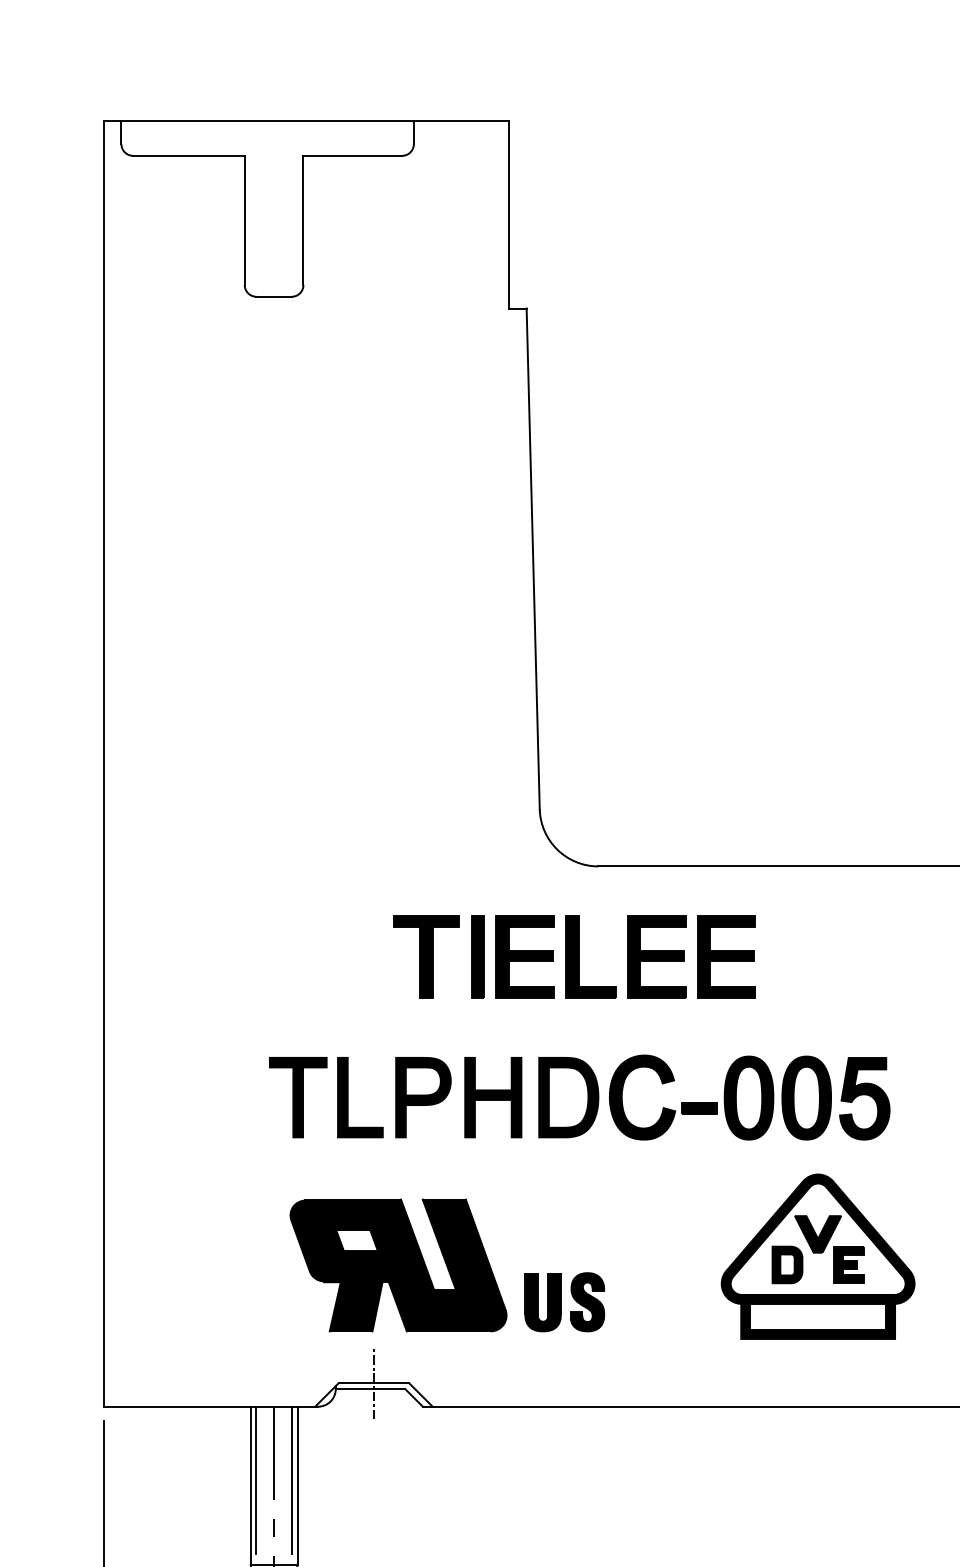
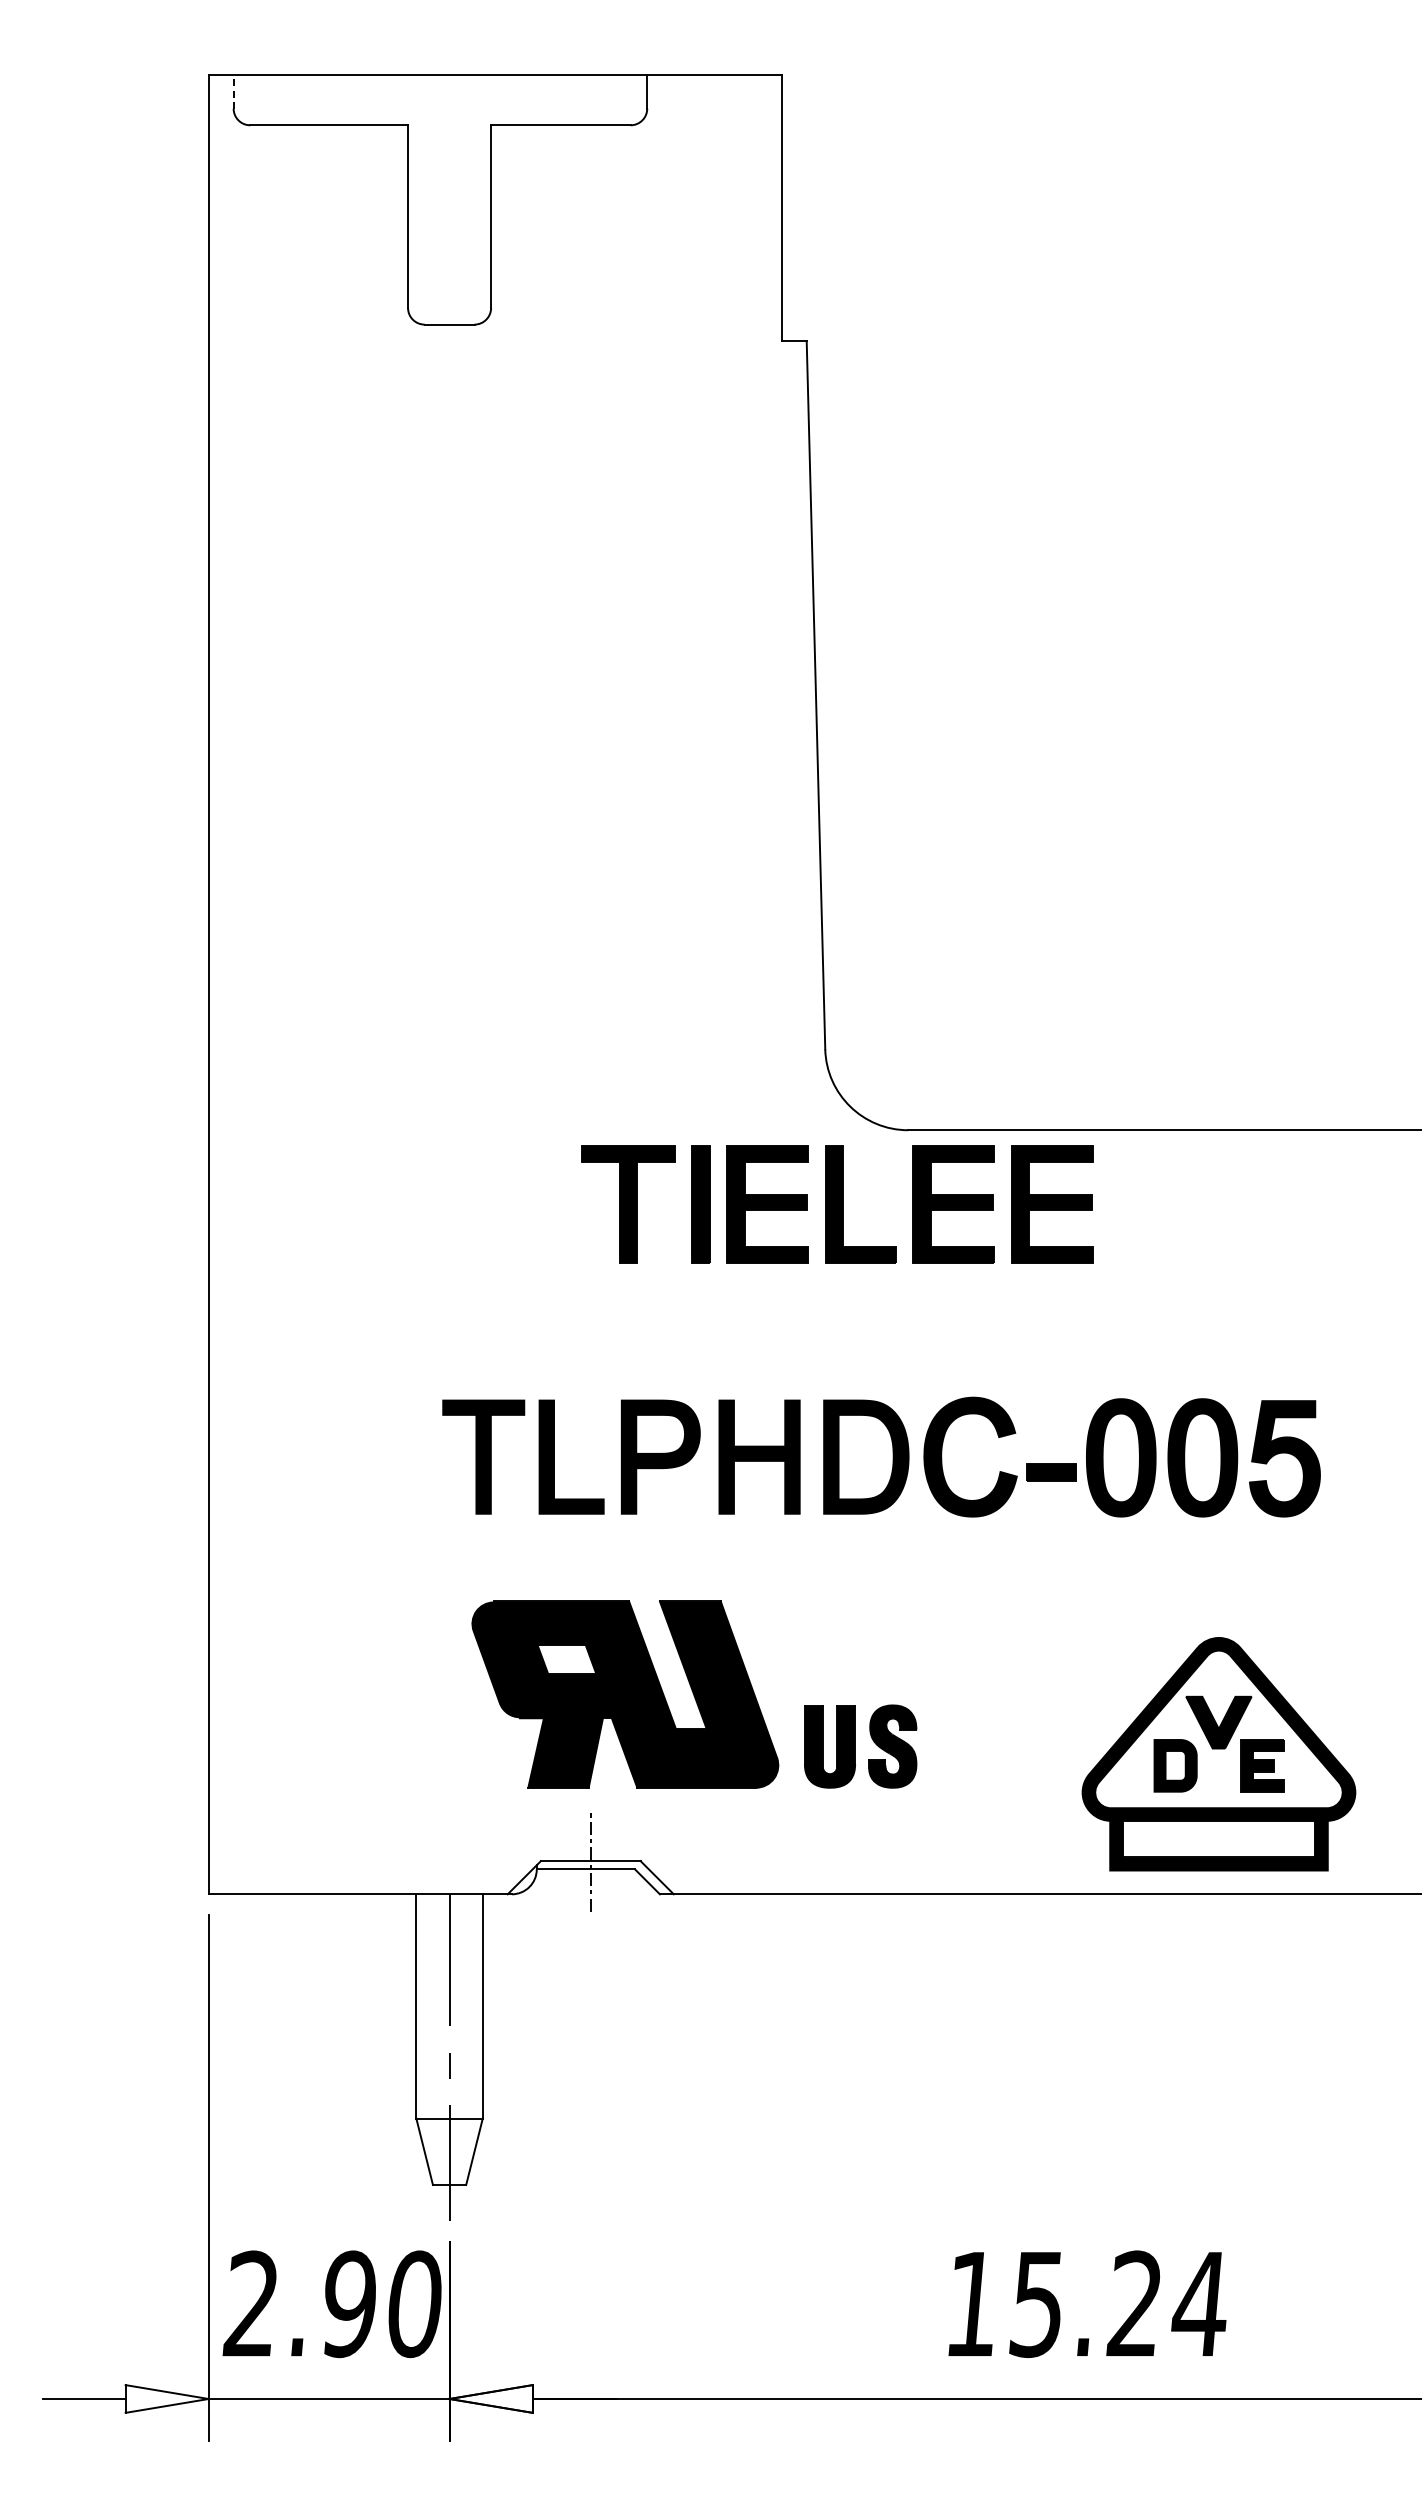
line: (121, 132) -> (233, 92), solid -> dashed
part: (574, 957) -> (837, 1204), moved
part: (817, 1256) -> (1218, 1754), moved
line: (256, 1479) -> (424, 1997), removed
line: (291, 1479) -> (474, 1997), removed

